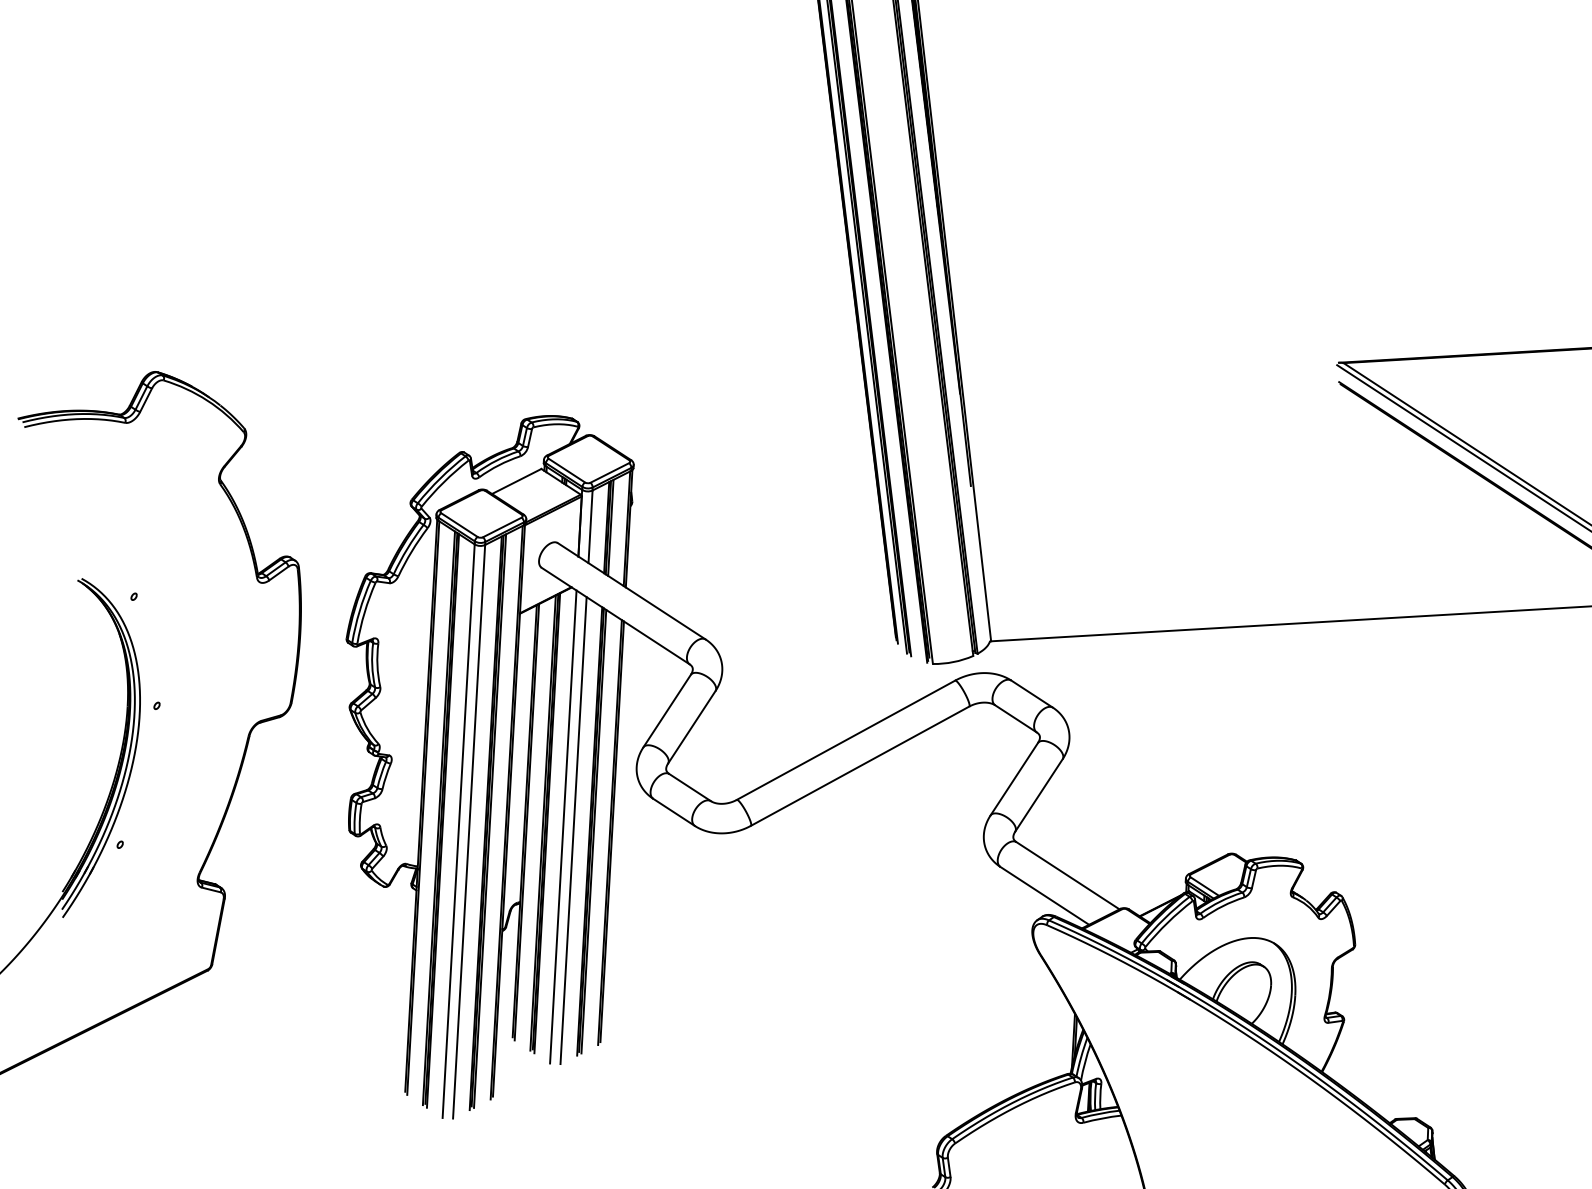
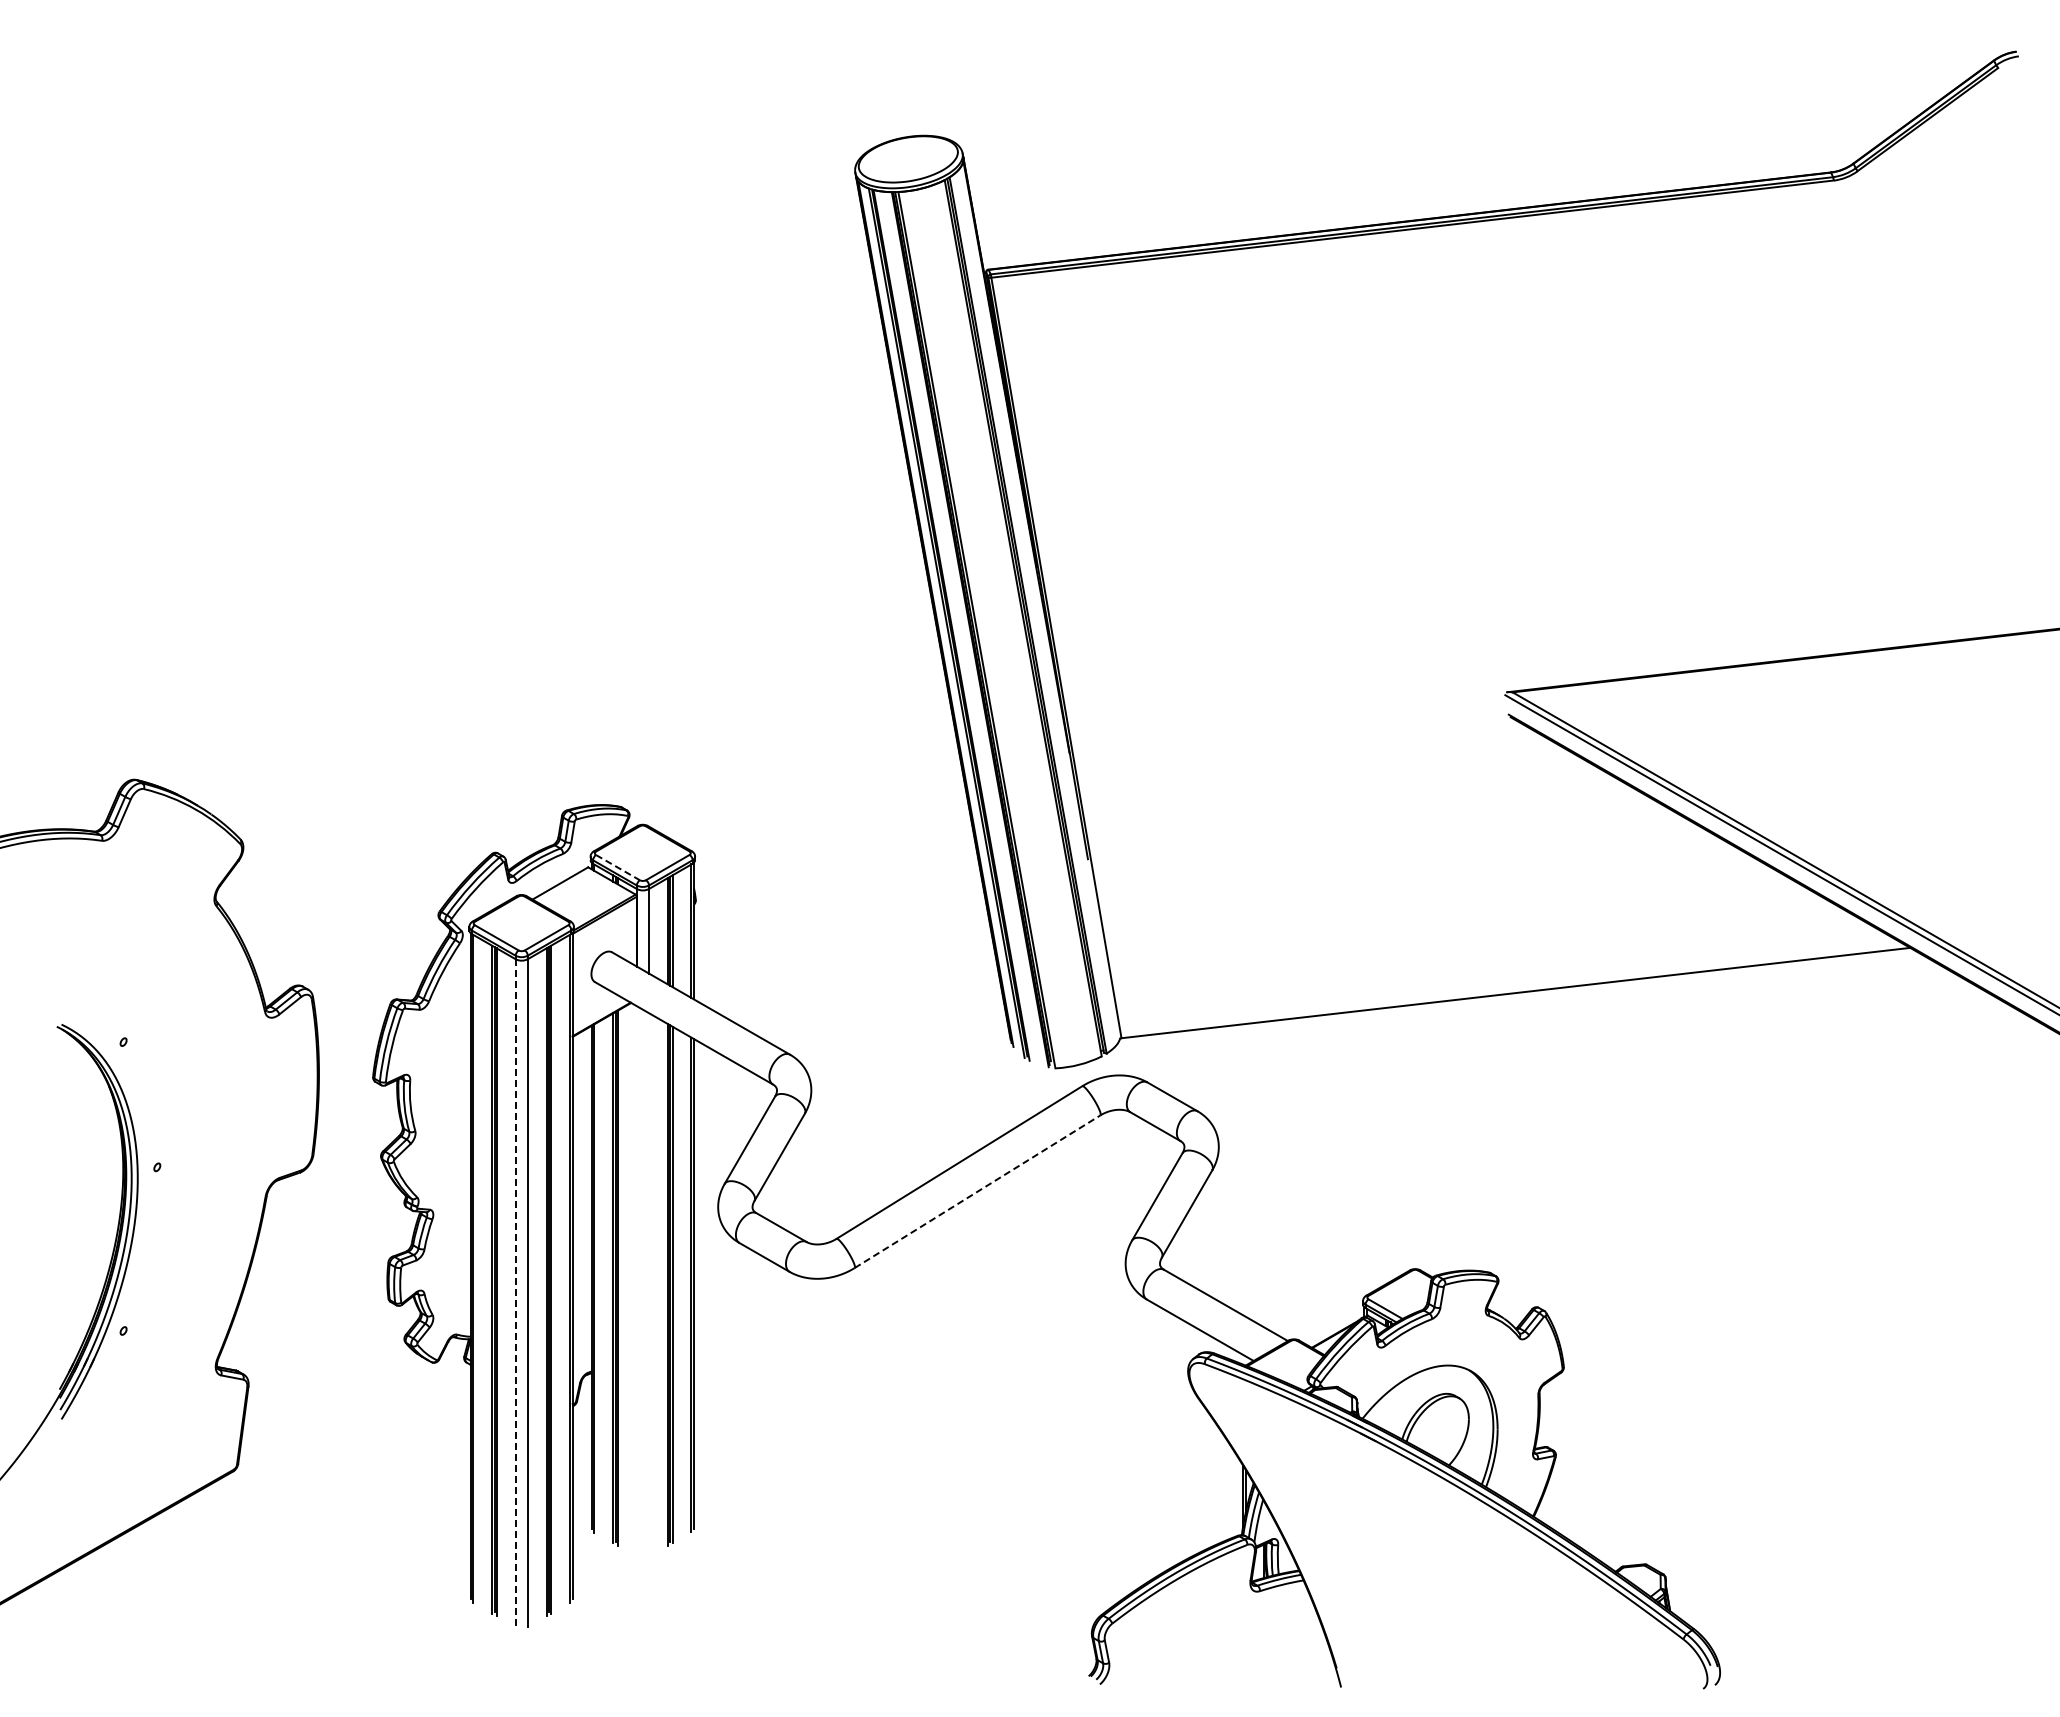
line: (567, 470) -> (618, 867), solid -> dashed
line: (860, 766) -> (977, 1191), solid -> dashed
line: (562, 826) -> (636, 1281), removed
line: (574, 830) -> (649, 1284), removed
line: (458, 831) -> (515, 1293), solid -> dashed

